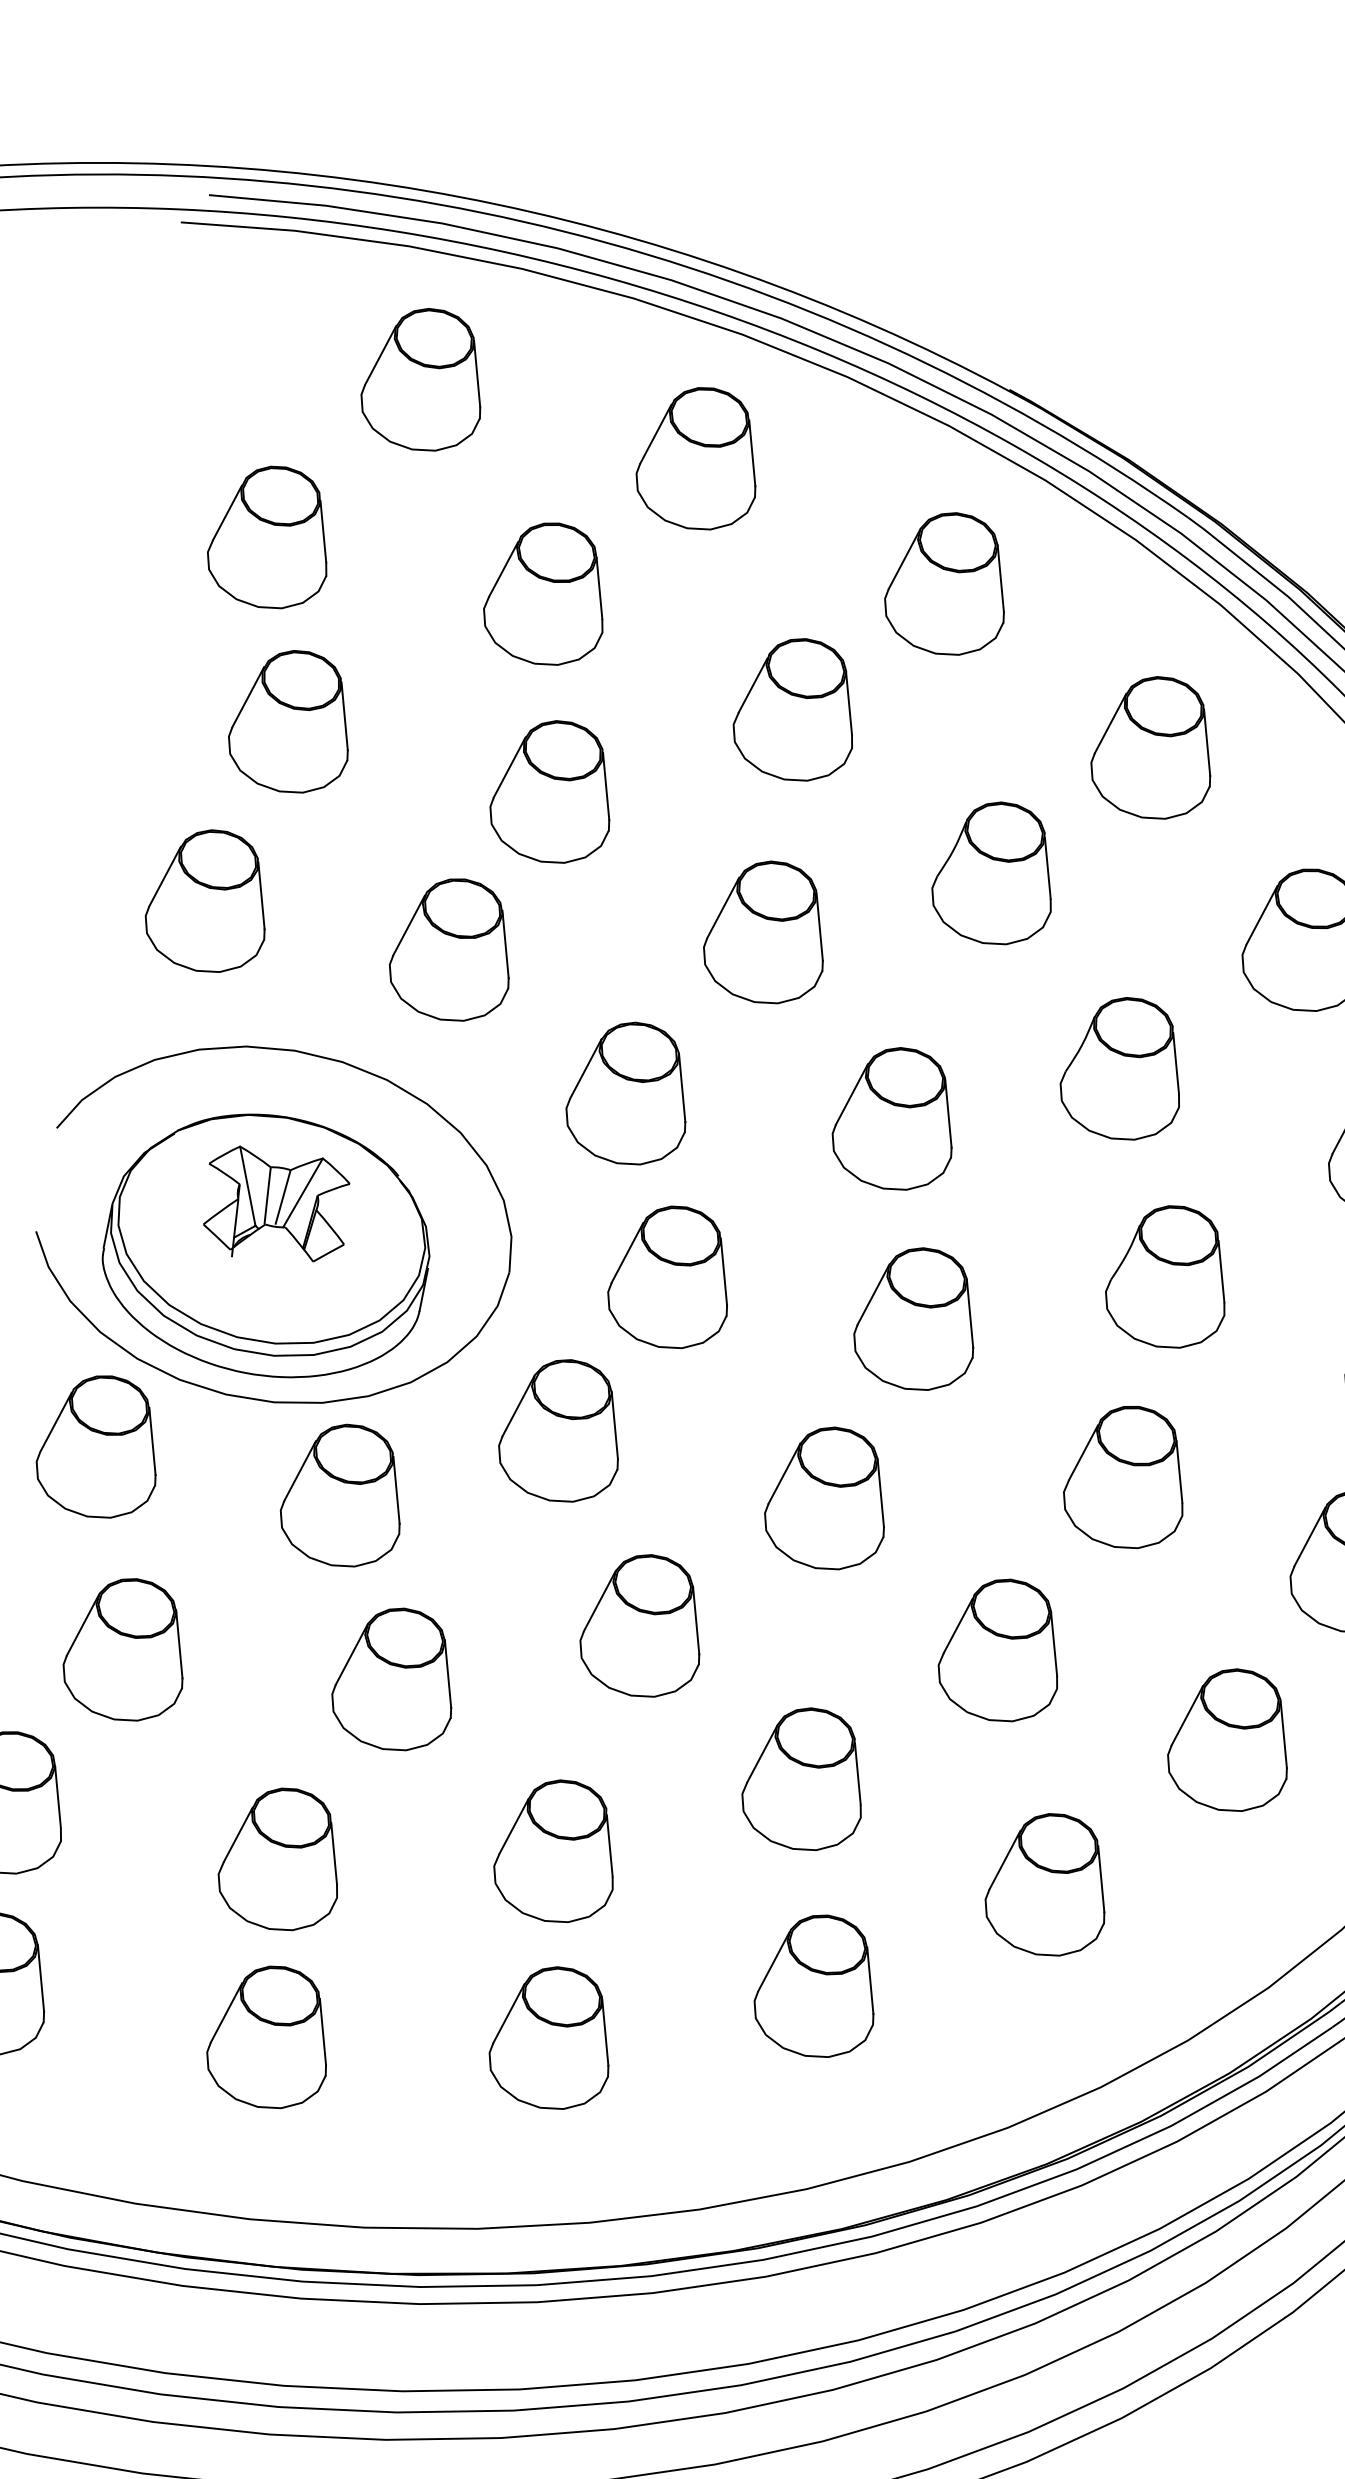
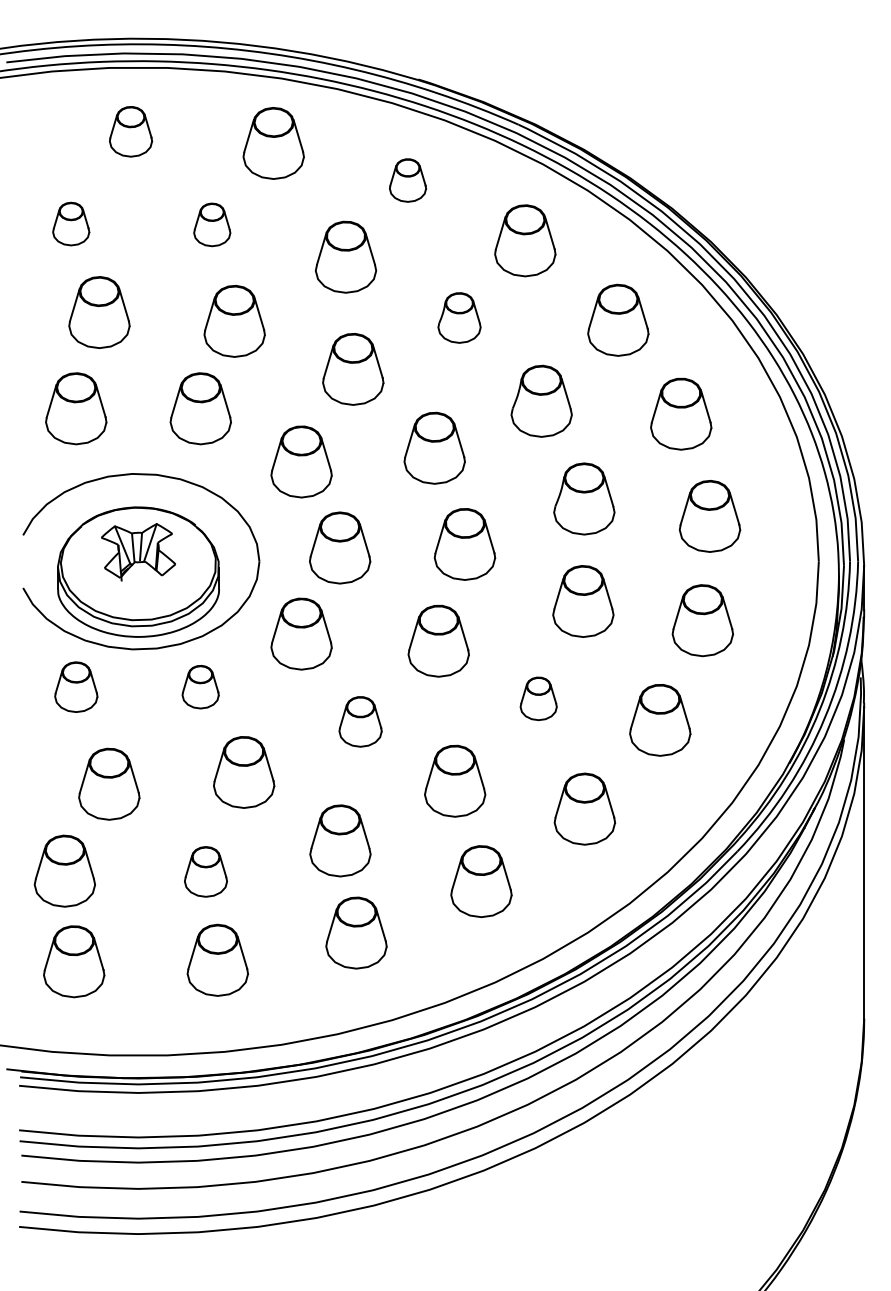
part: (425, 379) -> (130, 131), size x0.7
part: (273, 536) -> (71, 223), size x0.6
part: (948, 583) -> (407, 180), size x0.6
part: (549, 593) -> (212, 224), size x0.6
part: (996, 872) -> (459, 317), size x0.7
part: (102, 1445) -> (76, 686), size x0.7
part: (345, 1493) -> (200, 686), size x0.6
part: (644, 1625) -> (360, 721), size x0.7
part: (1002, 1649) -> (538, 698), size x0.6
part: (282, 1858) -> (205, 871), size x0.7

